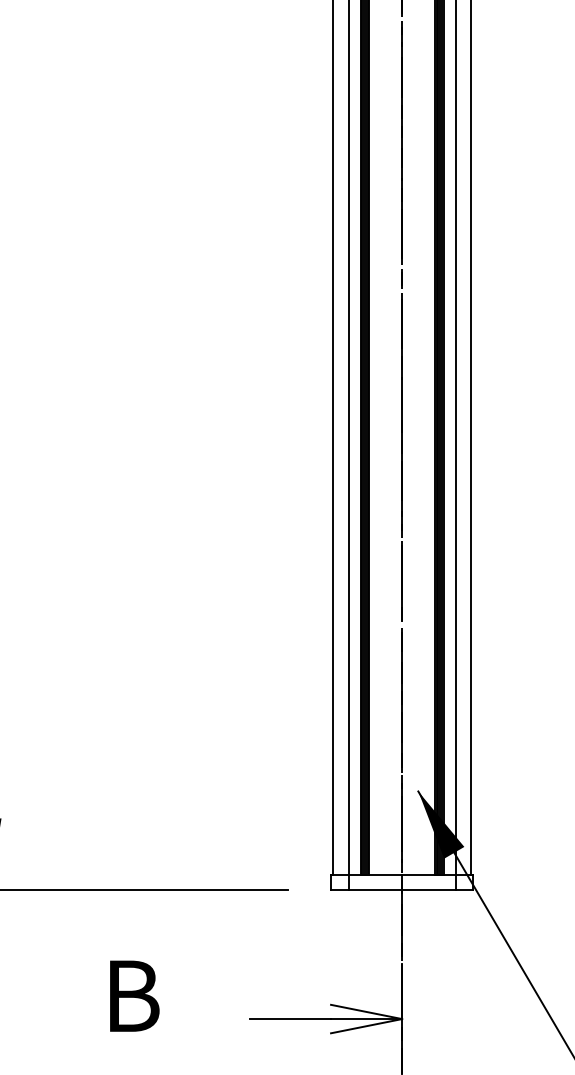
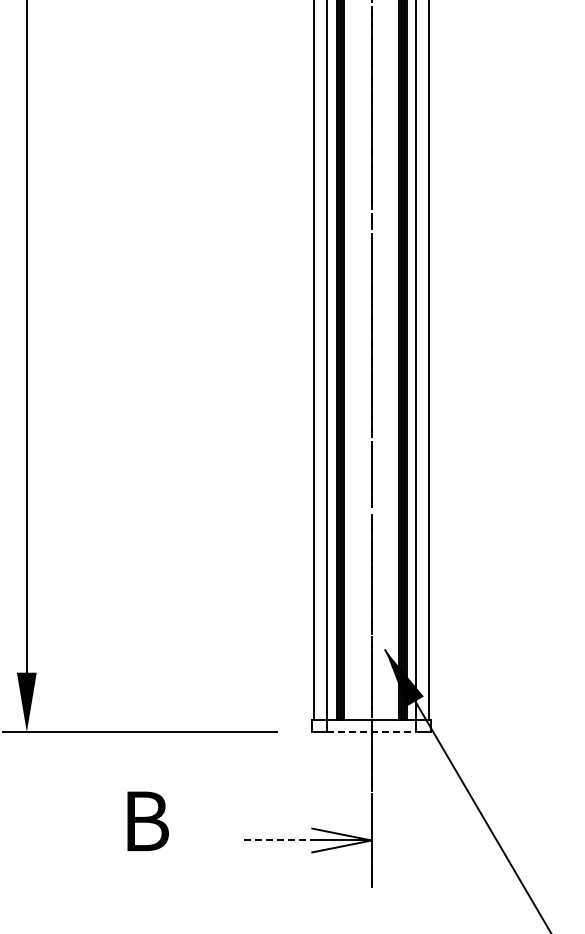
line: (401, 889) -> (371, 732), solid -> dashed
line: (290, 1019) -> (278, 840), solid -> dashed

